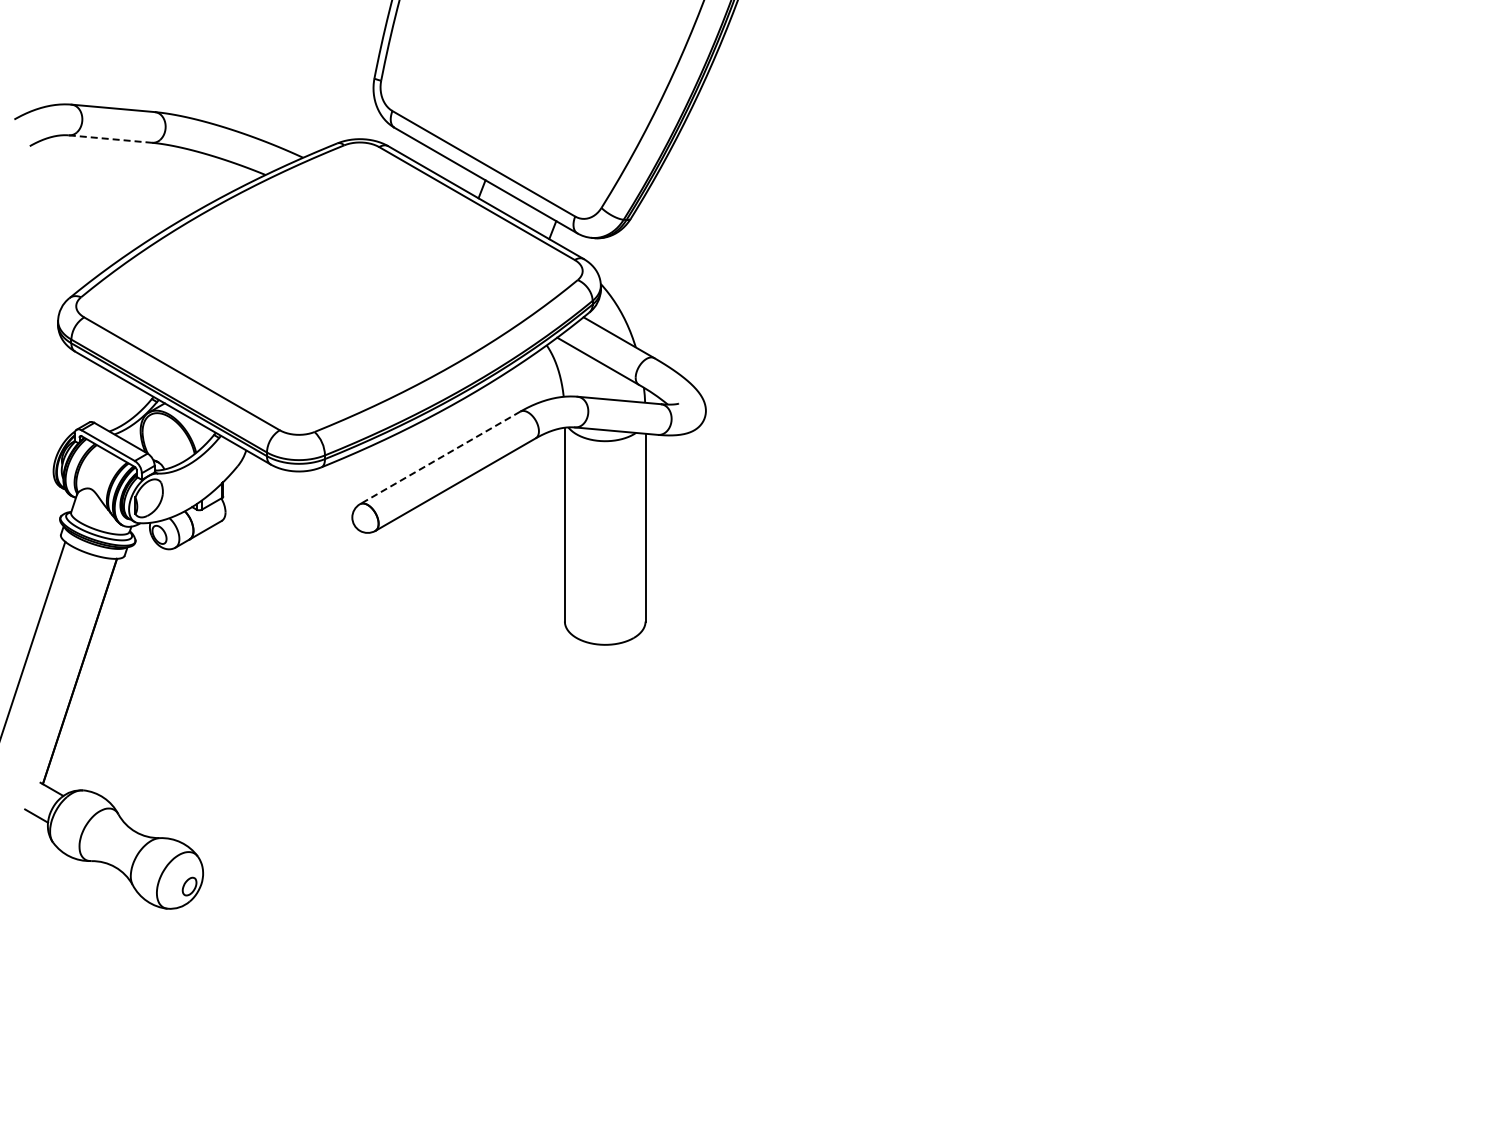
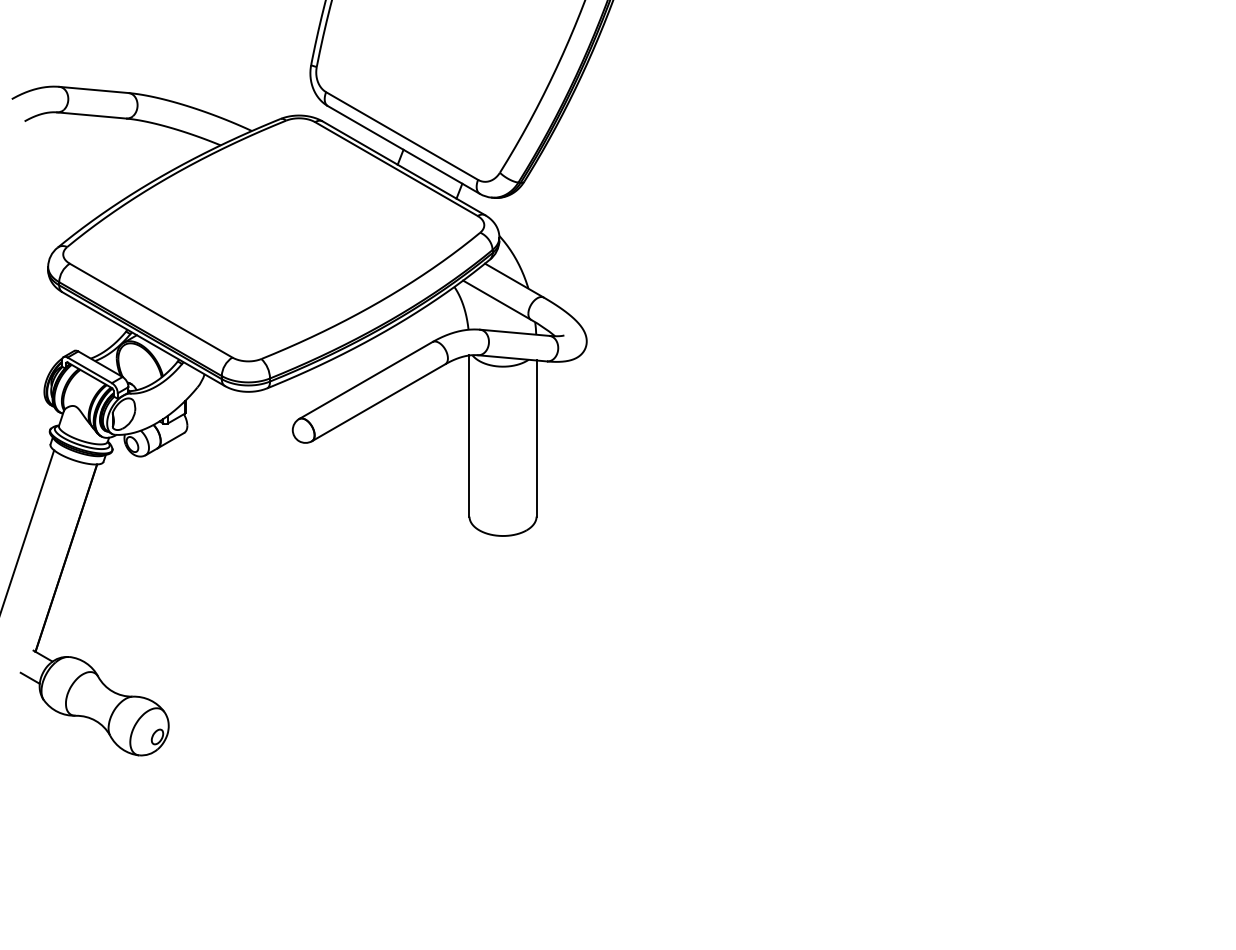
line: (110, 139) -> (91, 115), dashed -> solid
line: (440, 457) -> (366, 380), dashed -> solid

